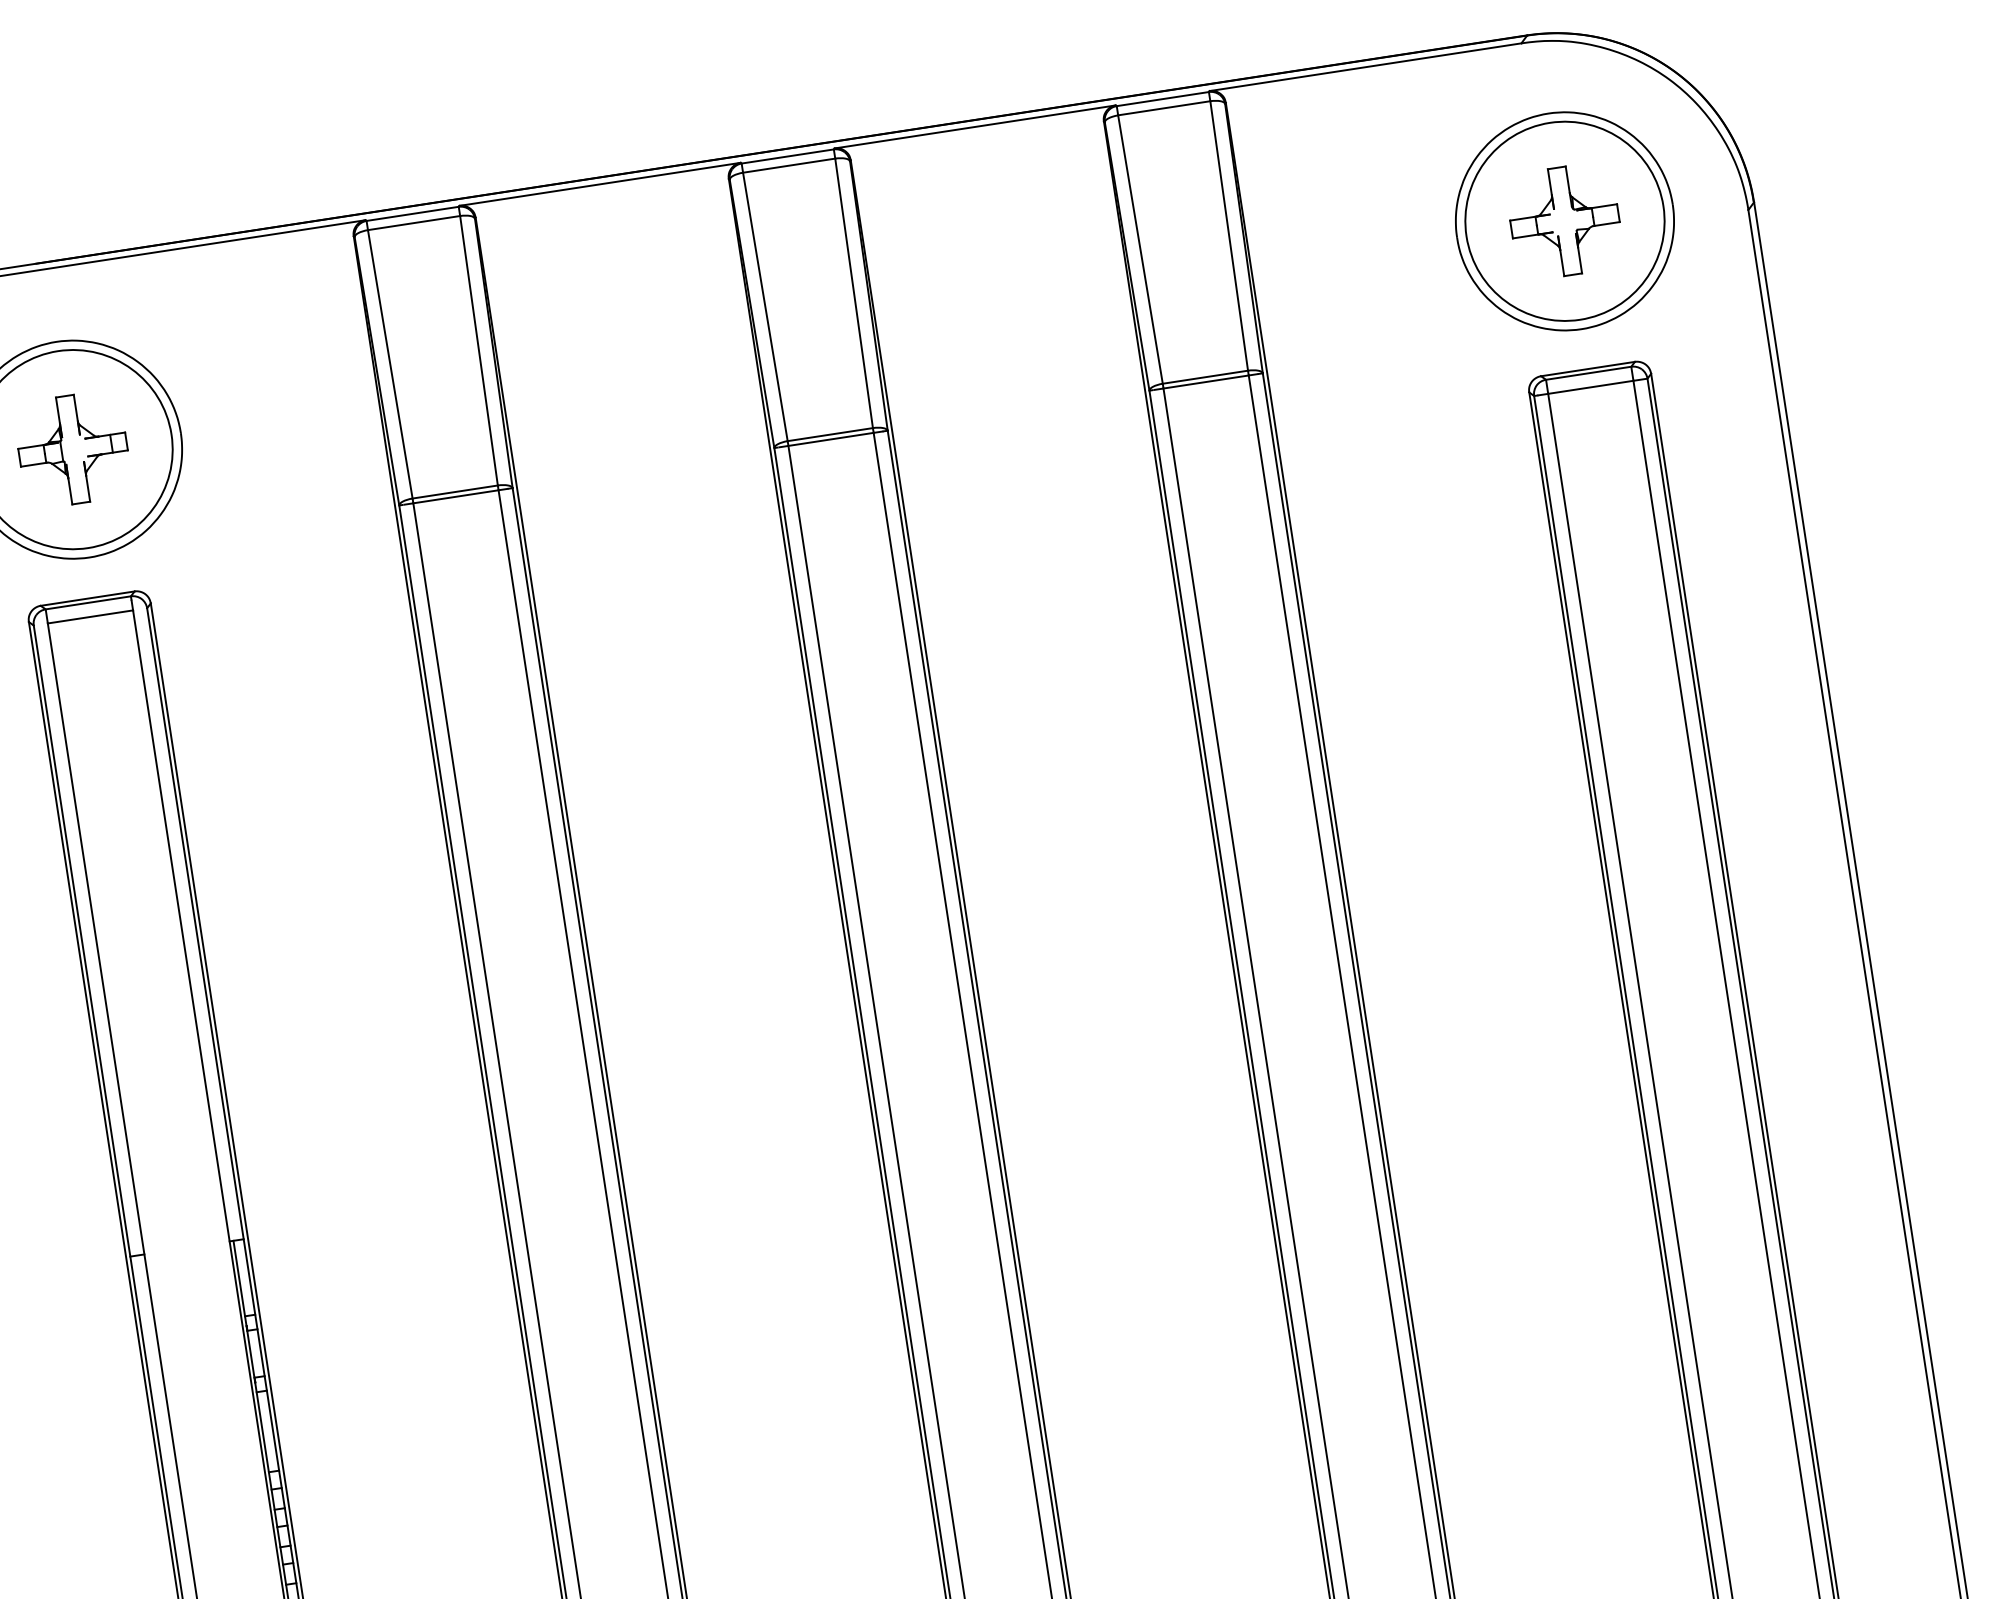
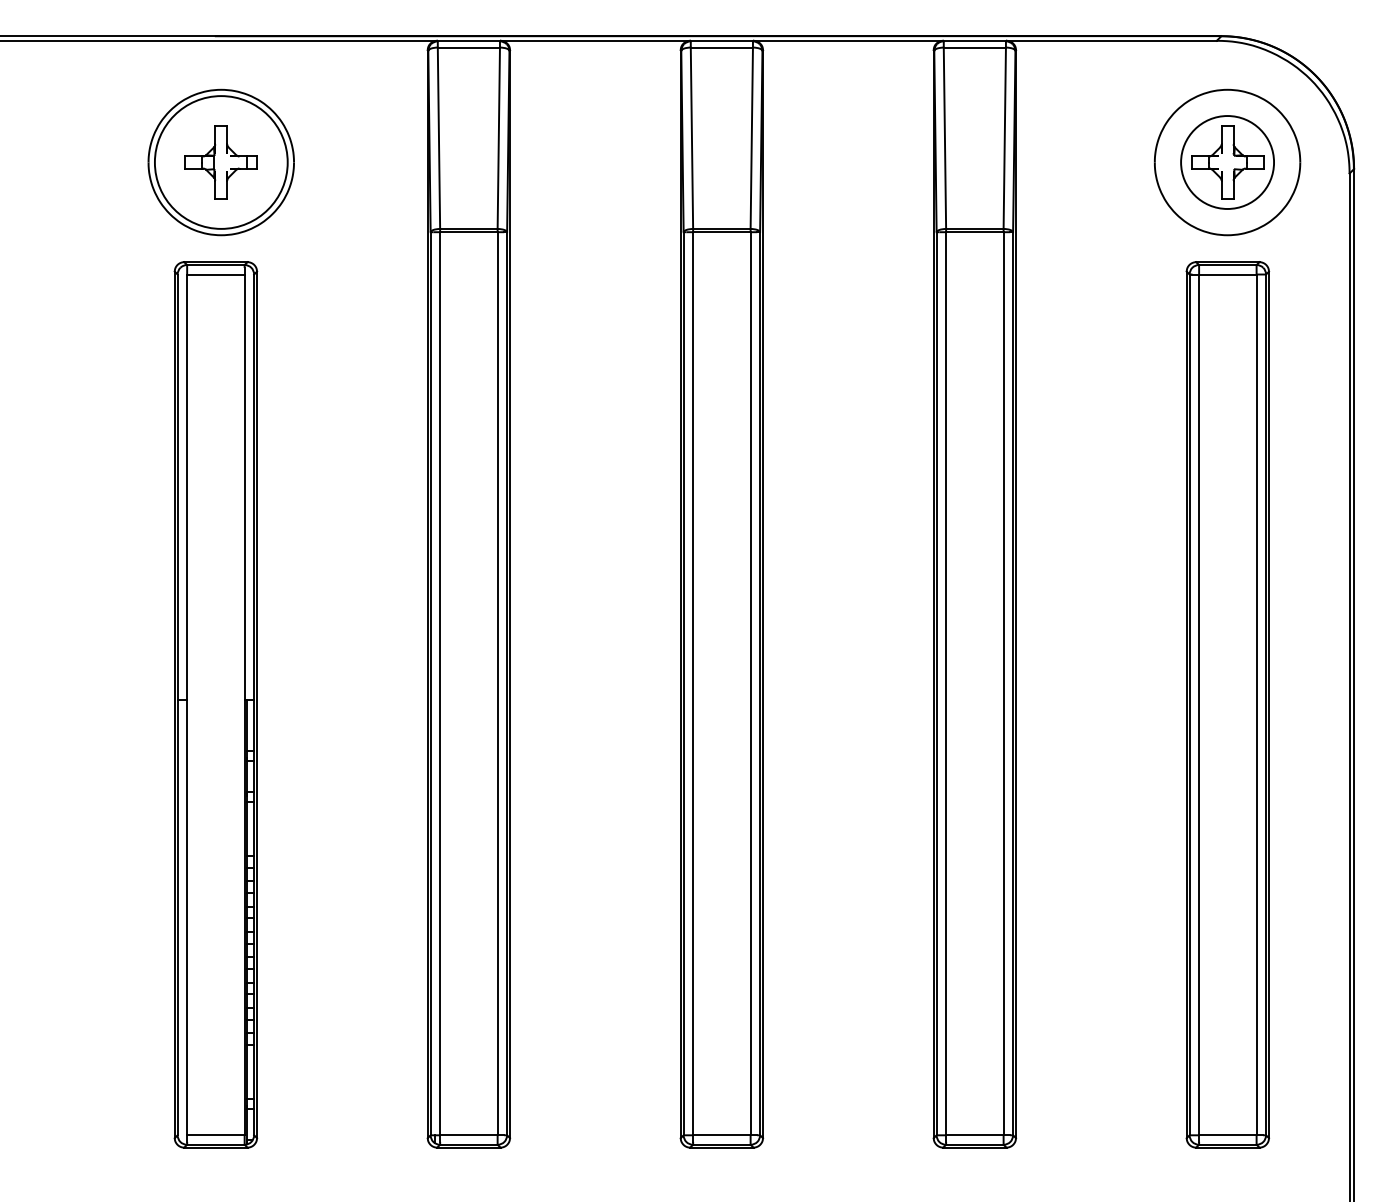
circle: (1564, 221) -> (1227, 162), size x0.7

